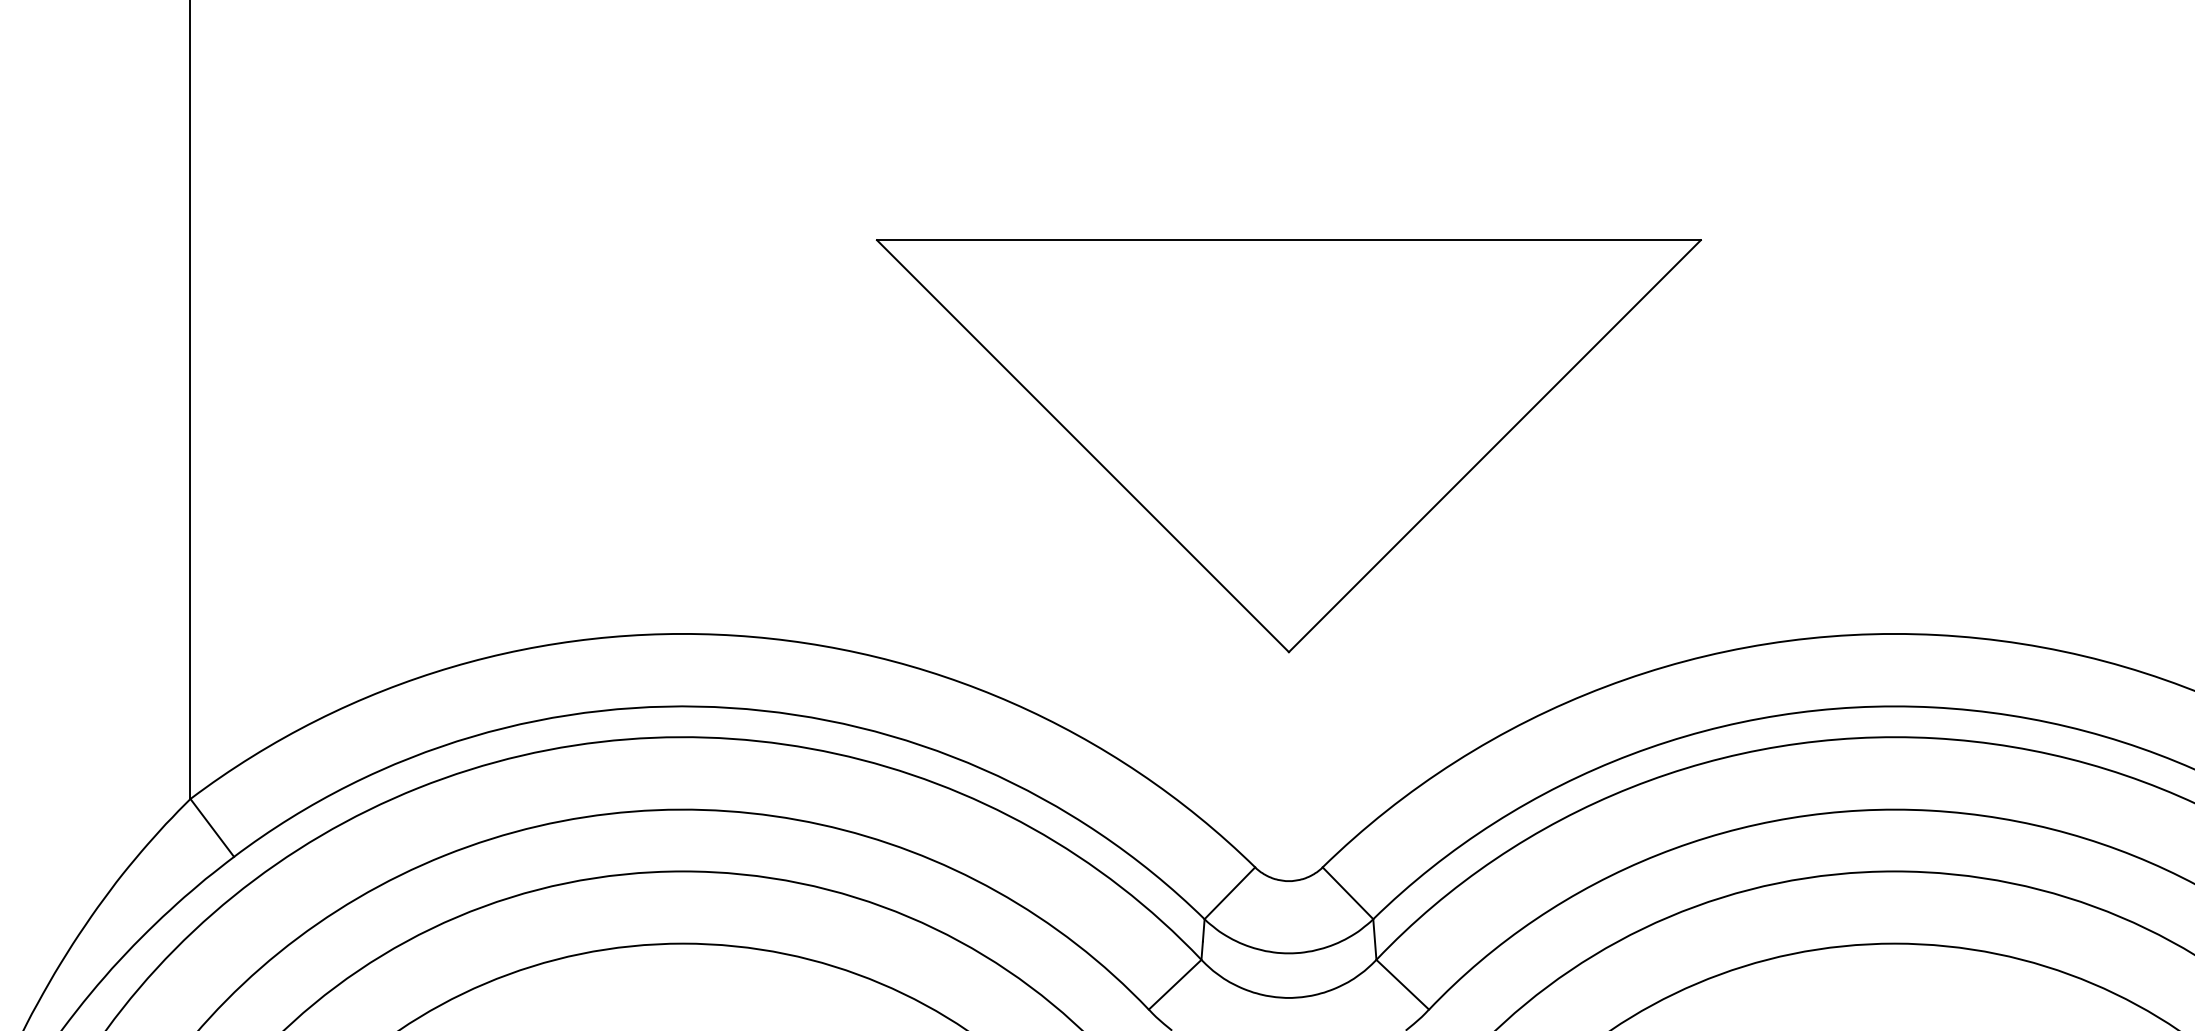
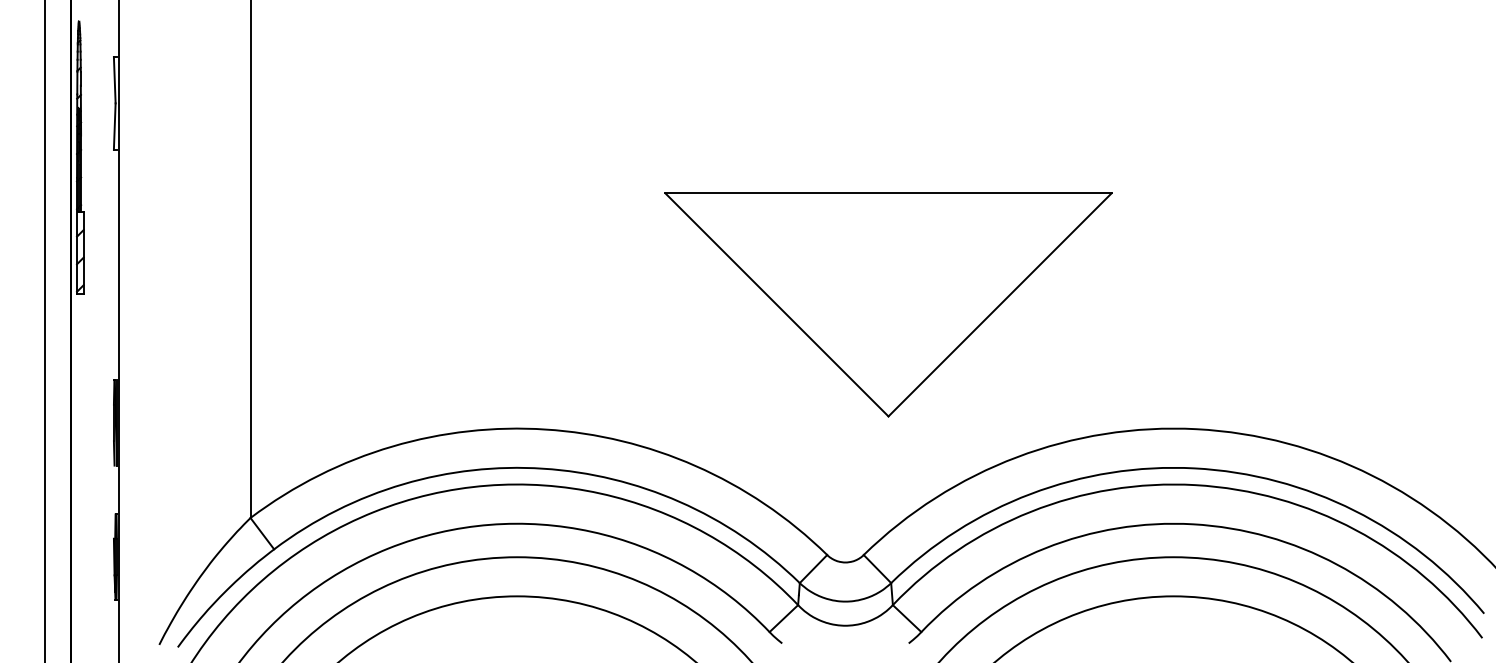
part: (1288, 445) -> (888, 304), moved

